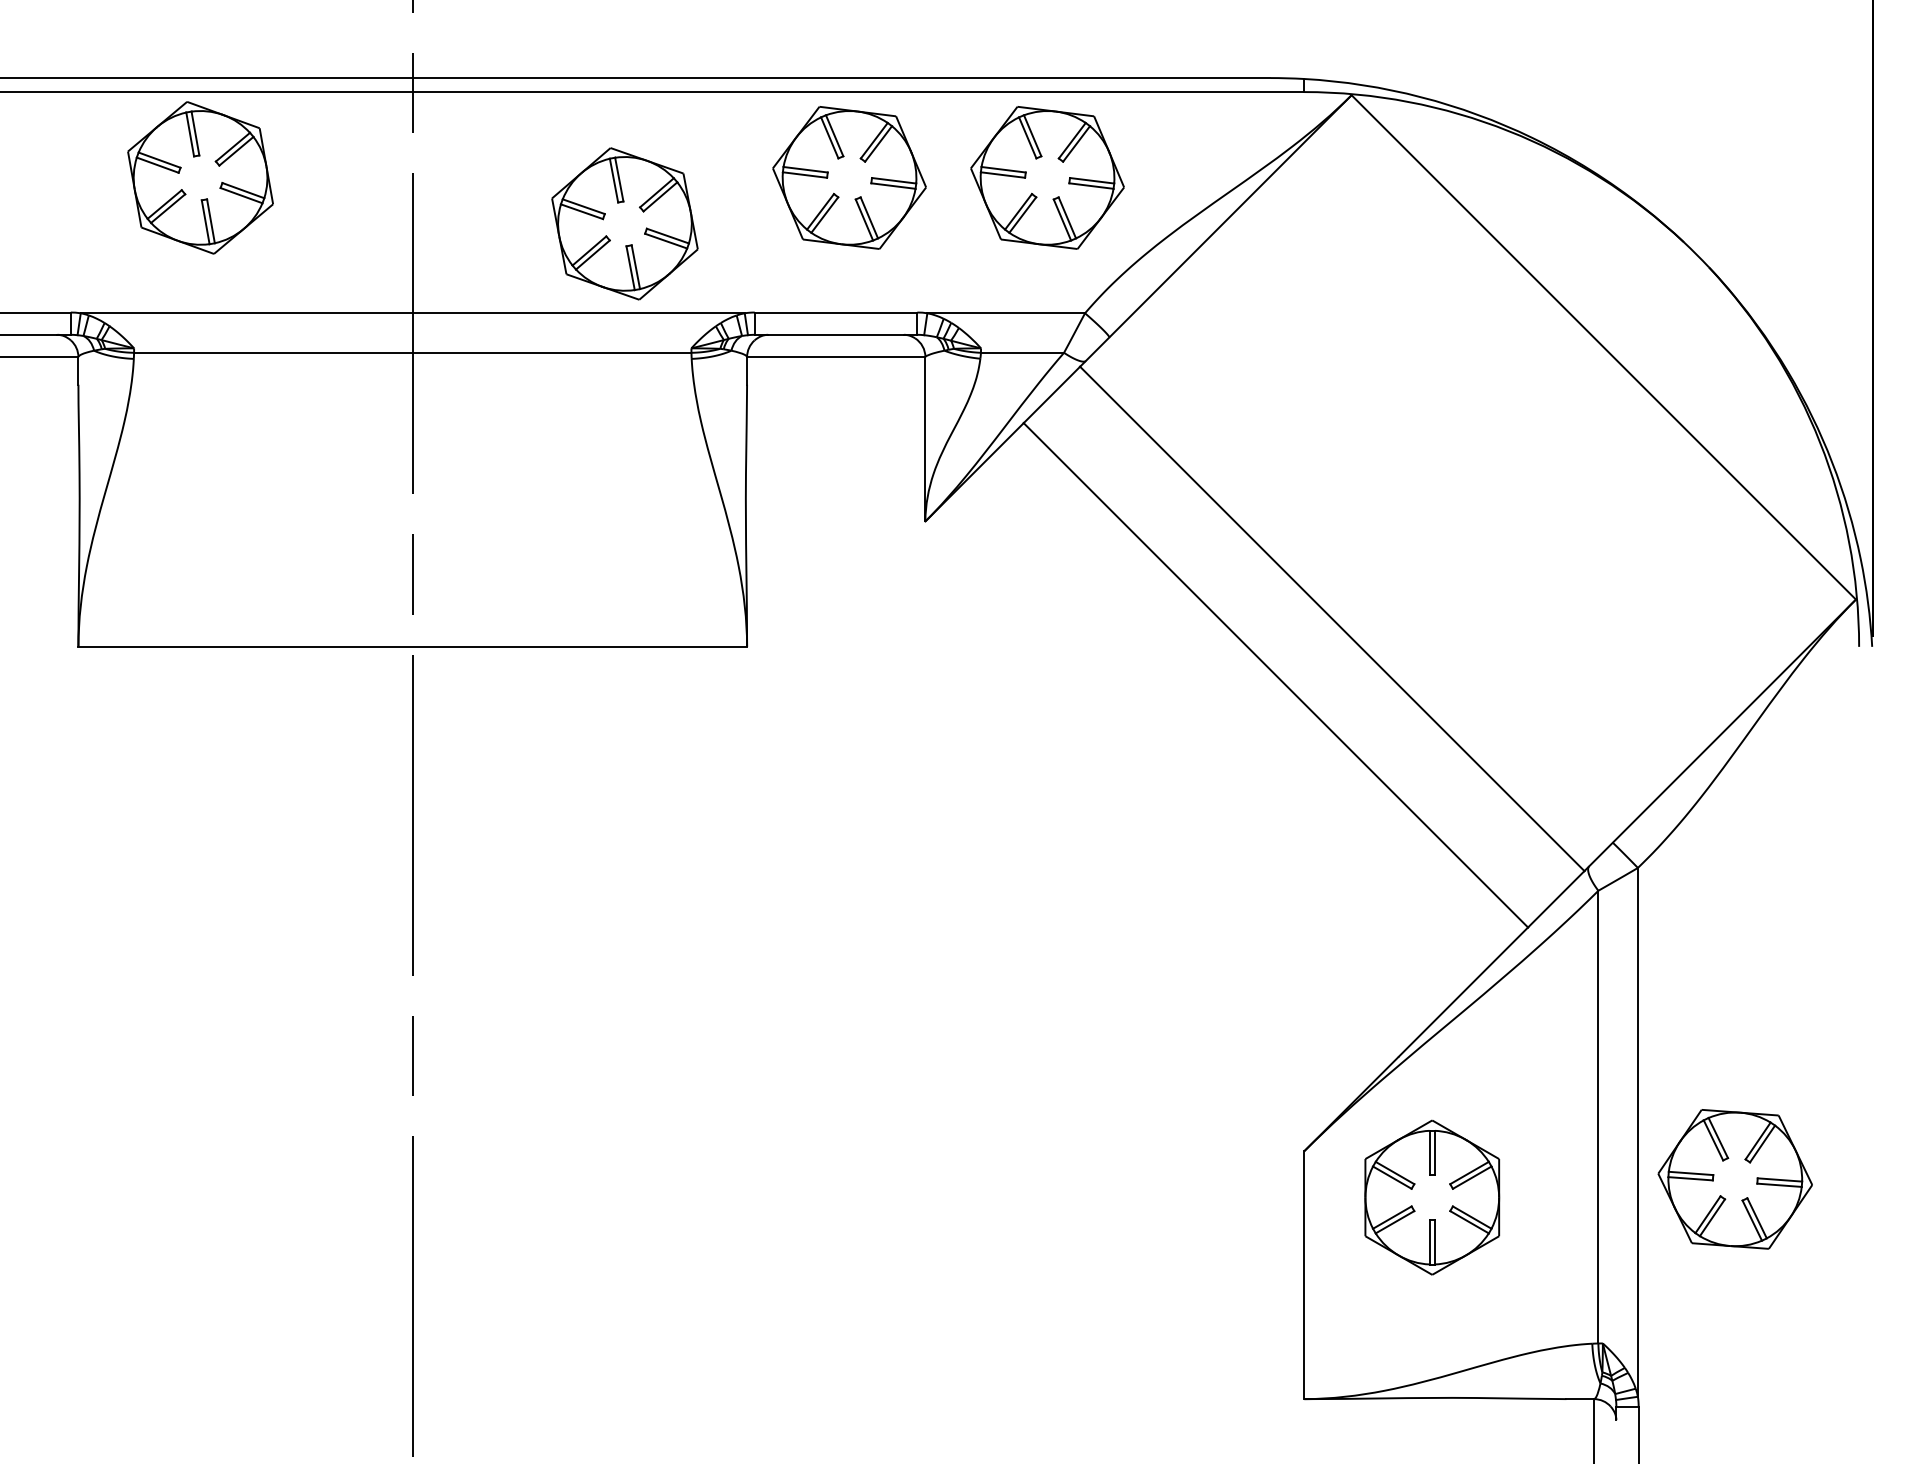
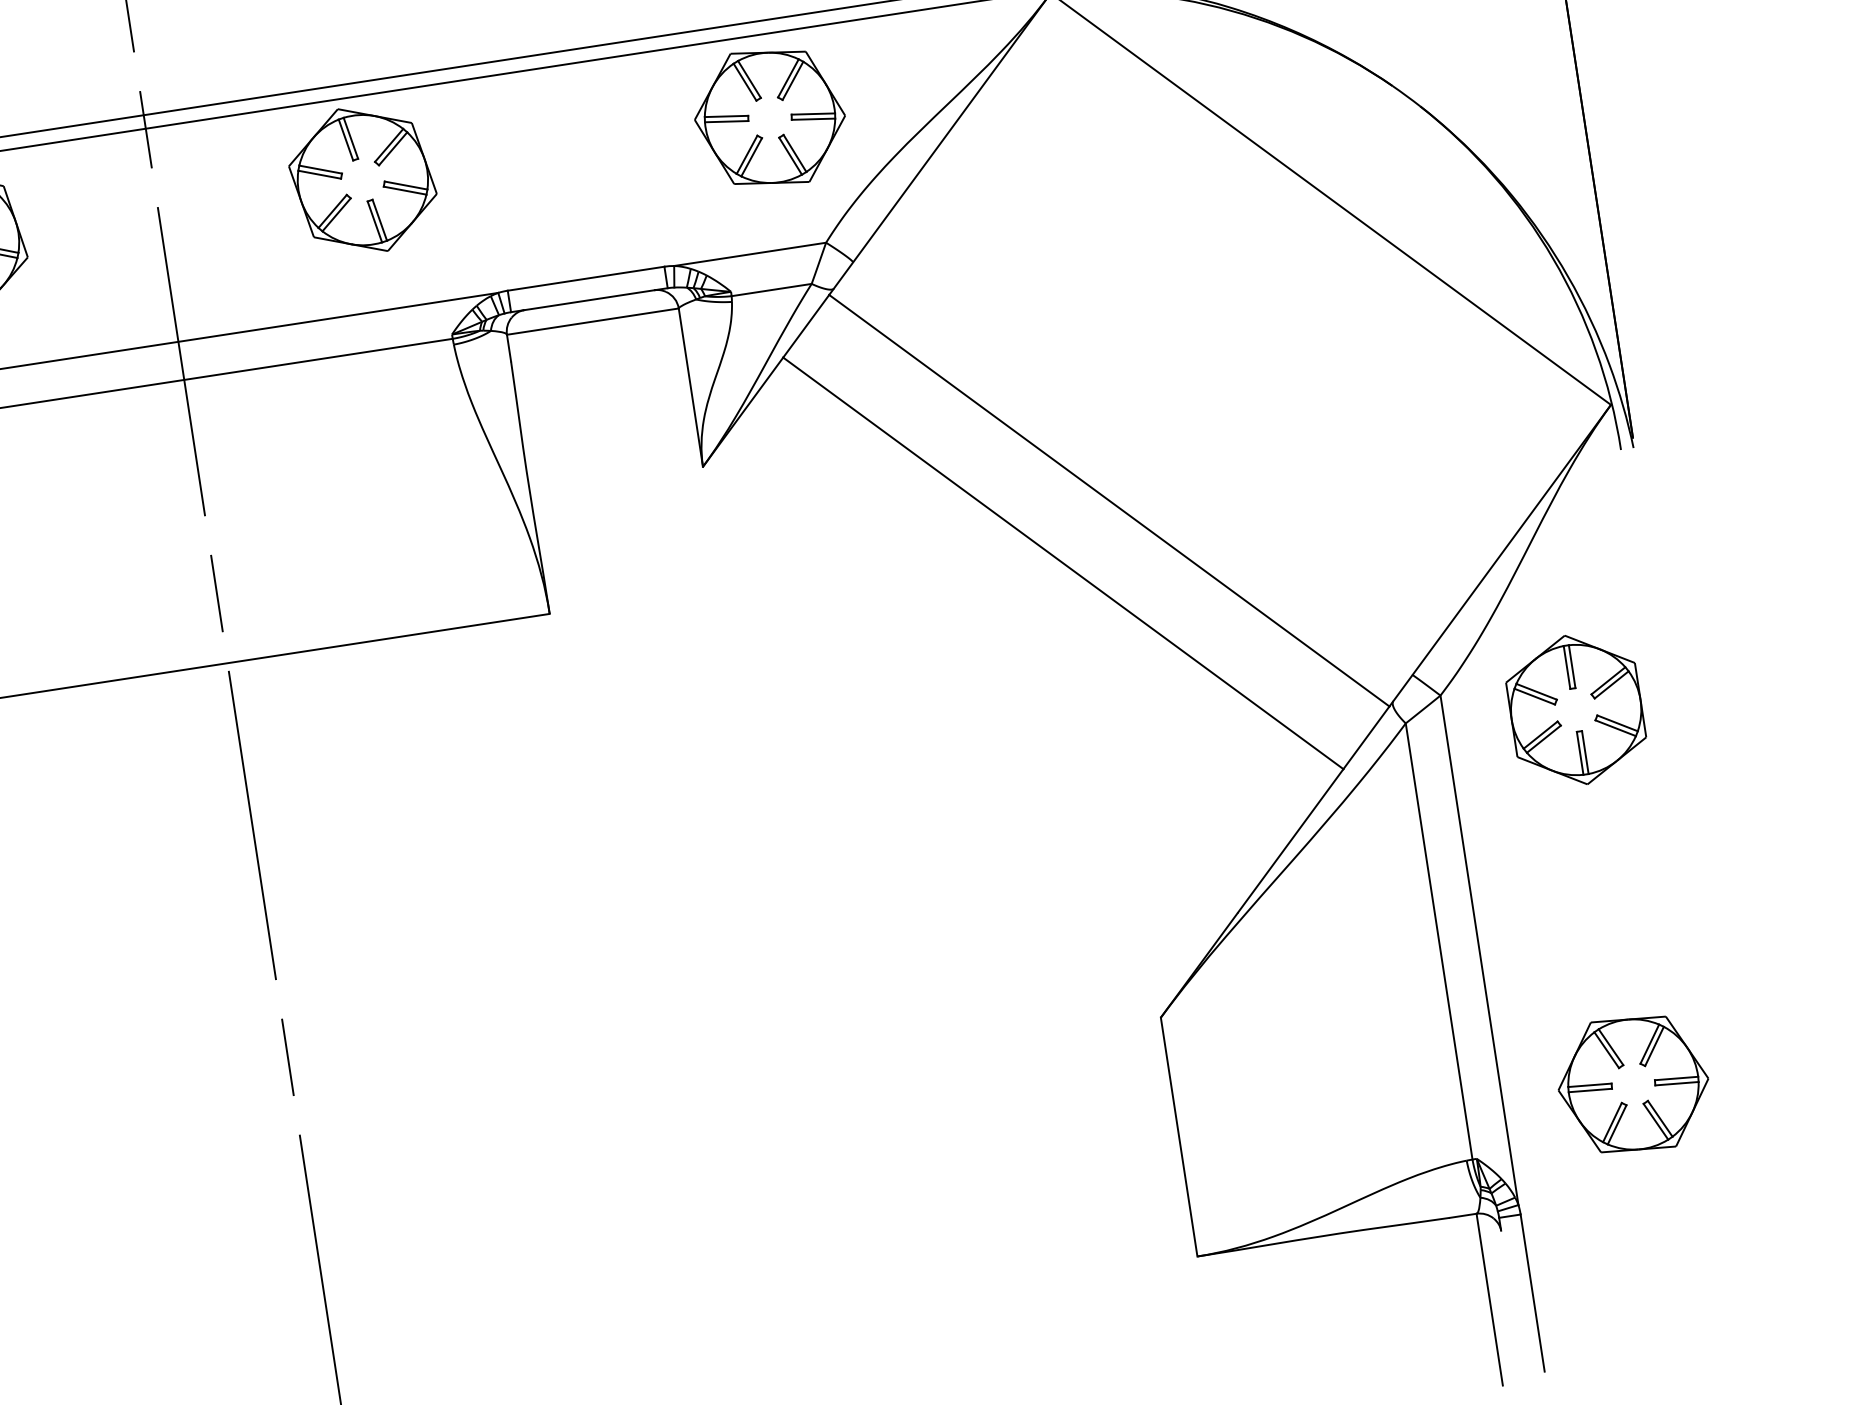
part: (849, 177) -> (579, 146), removed
part: (624, 223) -> (362, 179), moved
part: (1734, 1179) -> (1632, 1084), moved
part: (1432, 1197) -> (1576, 709), moved

